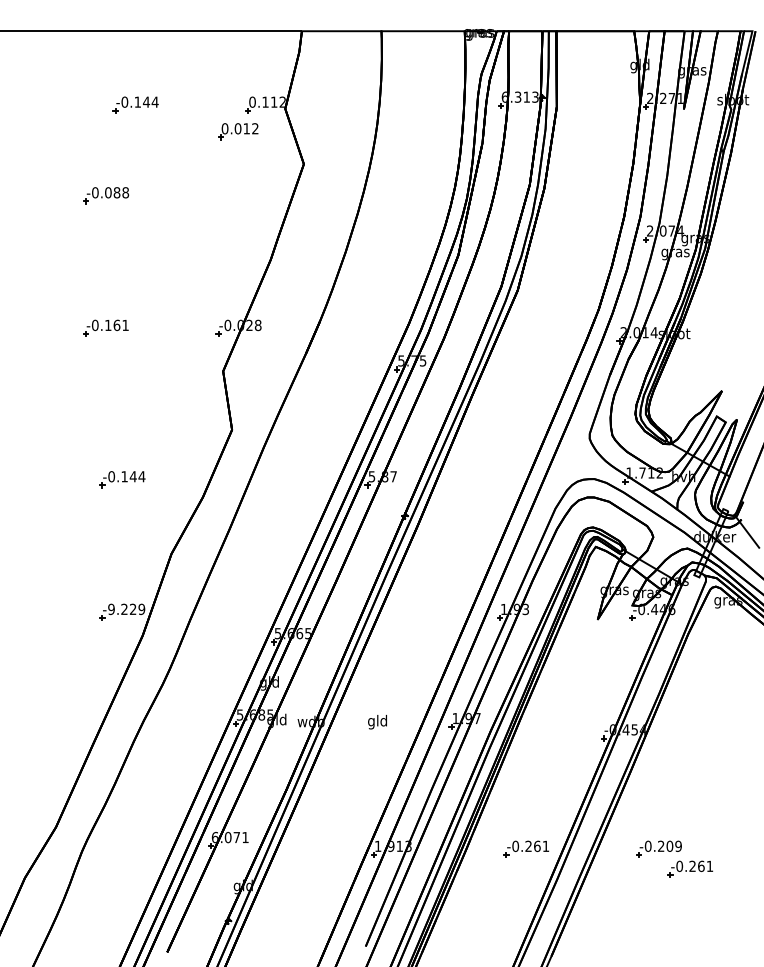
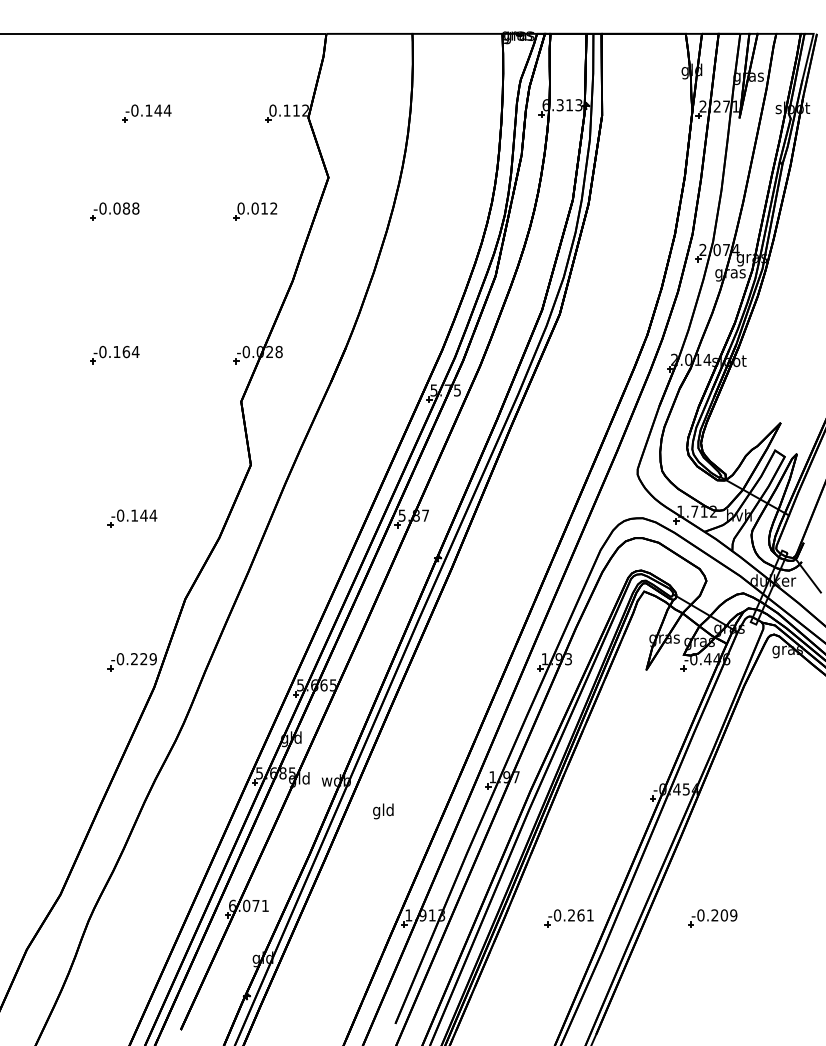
part: (238, 131) -> (255, 211), moved
text: (125, 325) -> (135, 352), -0.161 -> -0.164
text: (111, 609) -> (120, 659), -9.229 -> -0.229
text: (377, 722) -> (383, 811), moved
part: (690, 868) -> (746, 939), removed

